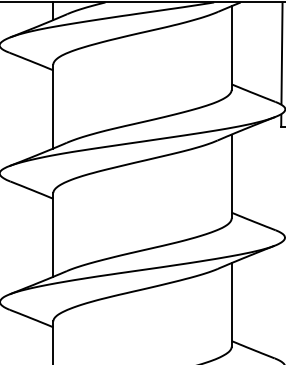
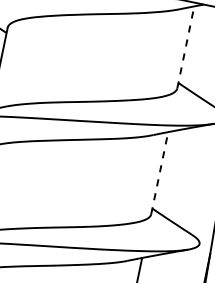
line: (231, 48) -> (185, 47), solid -> dashed
line: (231, 176) -> (159, 173), solid -> dashed

